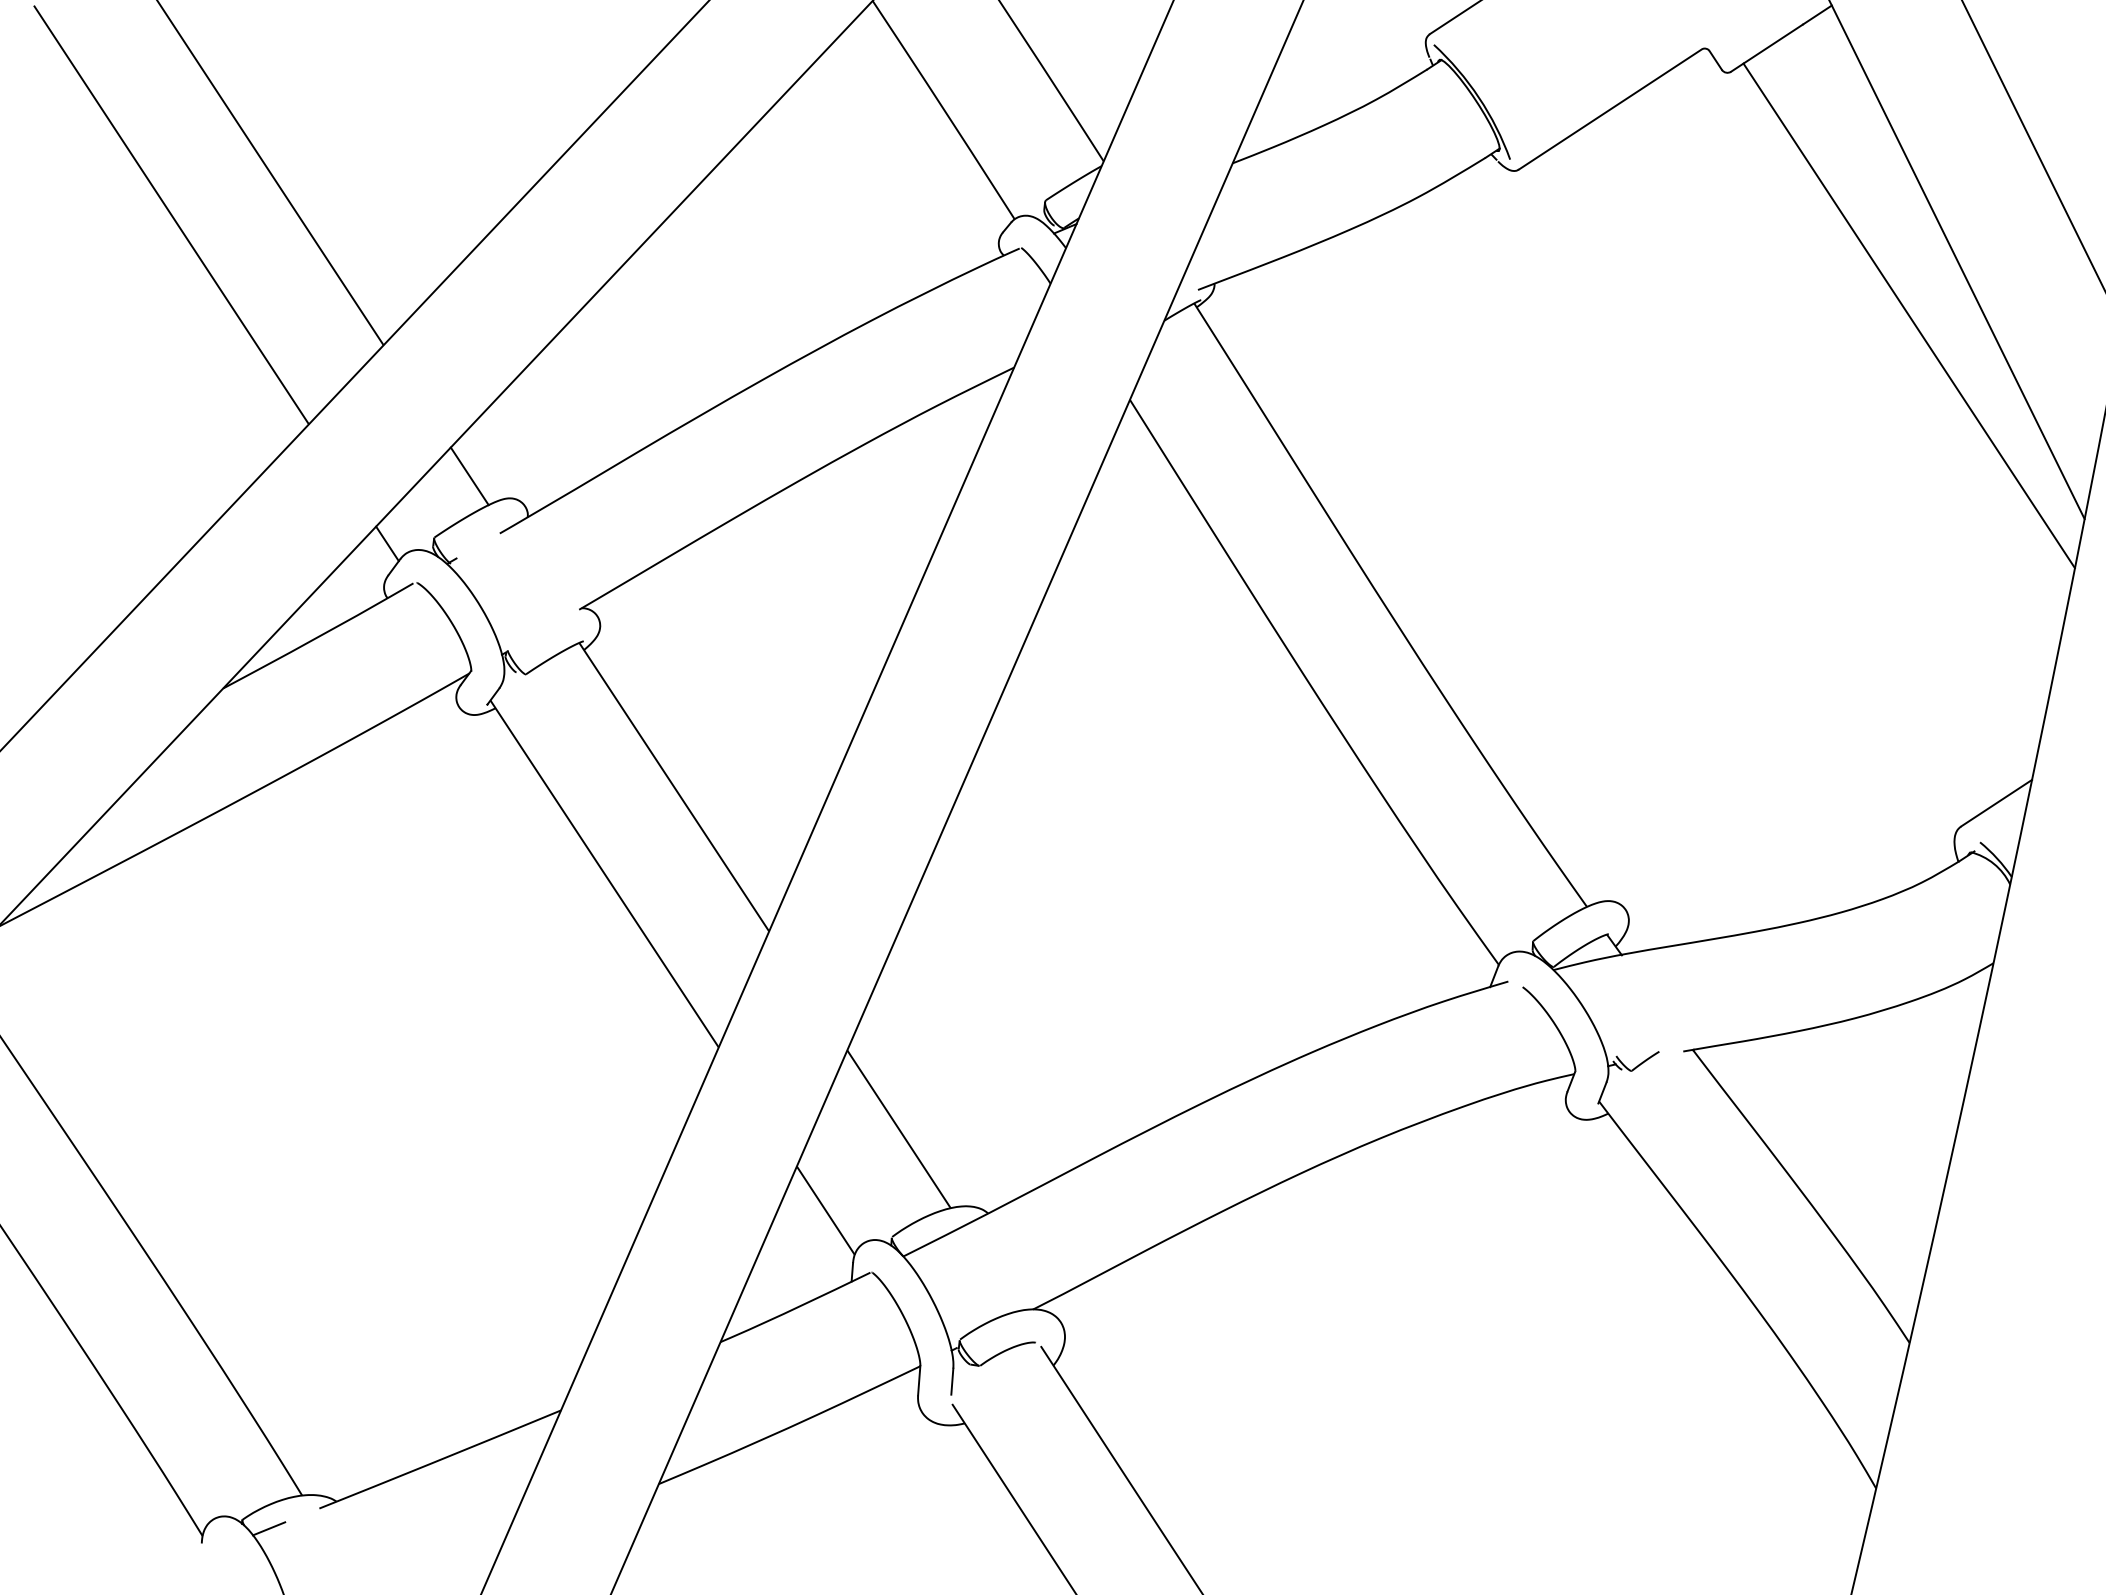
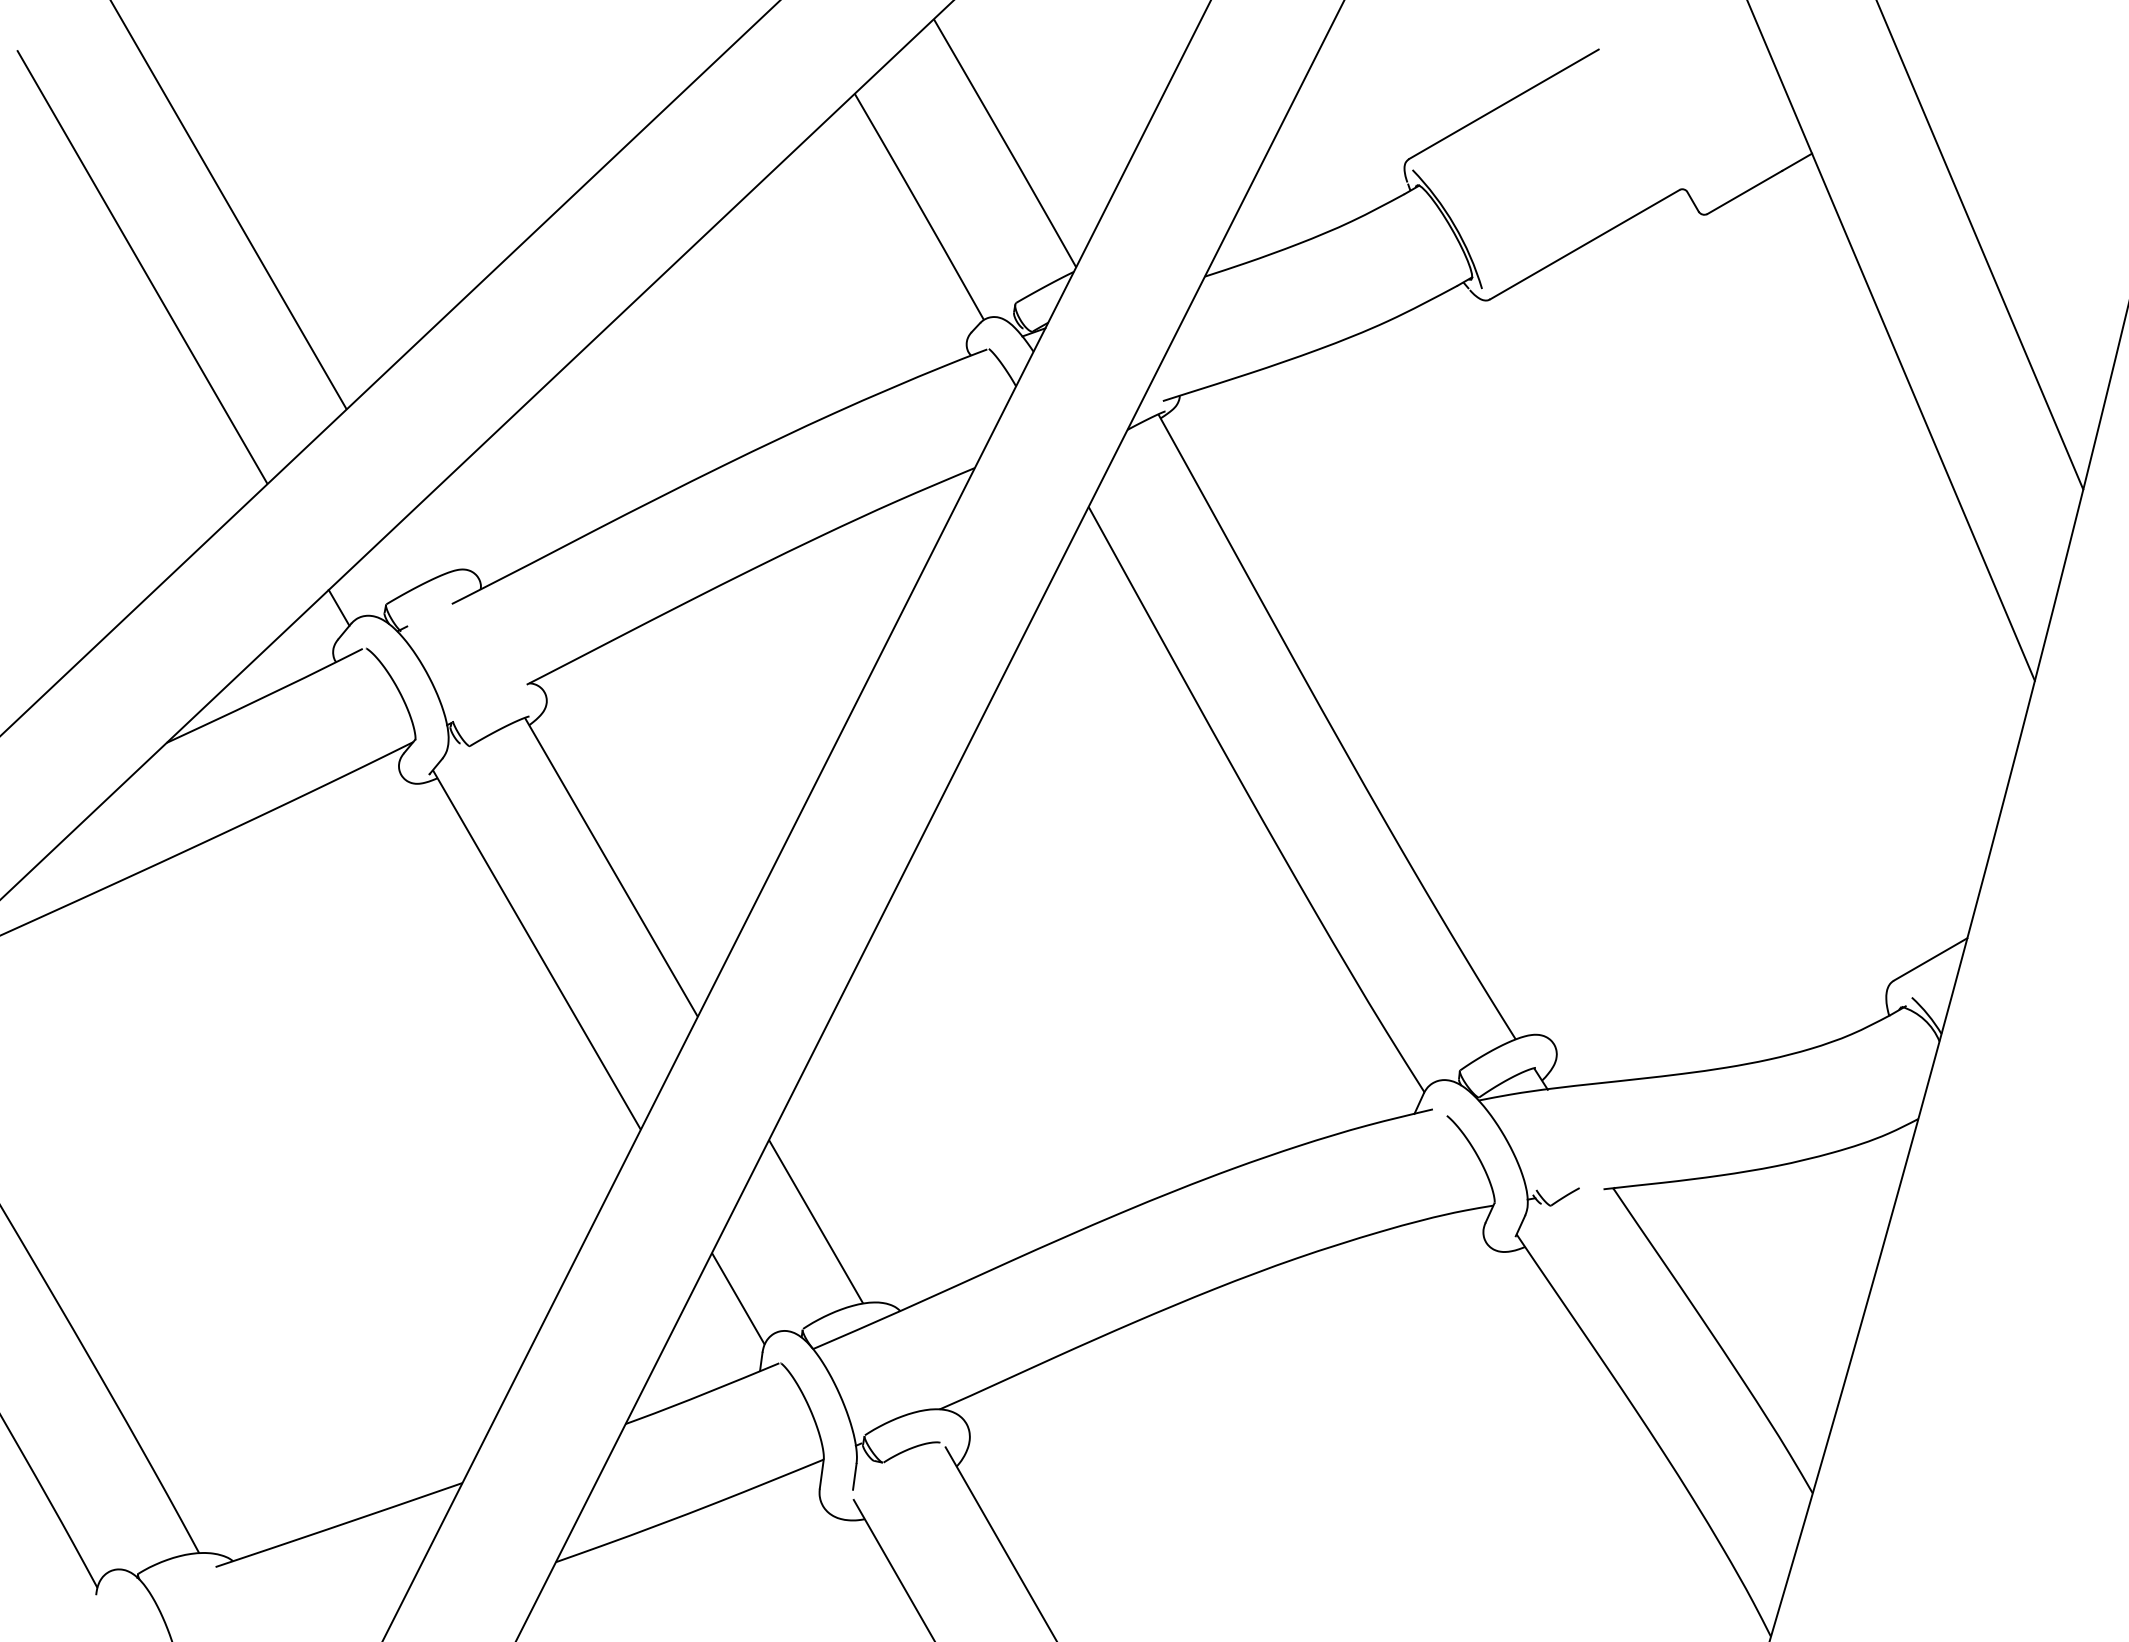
line: (1909, 315) -> (1871, 467), removed
line: (469, 476) -> (424, 545), removed
line: (268, 1528) -> (163, 1584), removed

